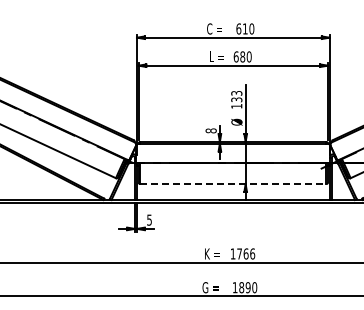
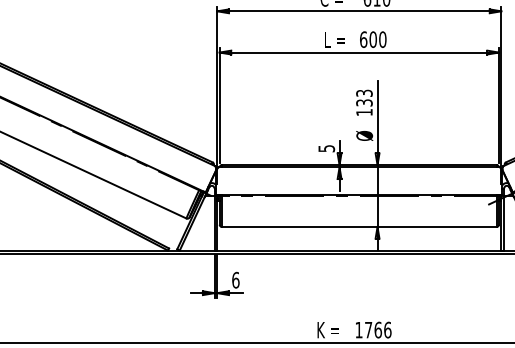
text: (242, 56) -> (372, 39), 680 -> 600
text: (210, 130) -> (325, 148), 8 -> 5
line: (233, 184) -> (359, 227), dashed -> solid
text: (149, 219) -> (235, 279), 5 -> 6

